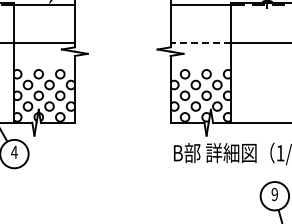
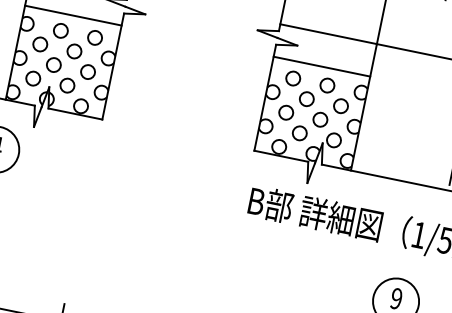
line: (200, 43) -> (327, 34), dashed -> solid
line: (44, 63) -> (73, 15), added
line: (200, 63) -> (321, 66), added

